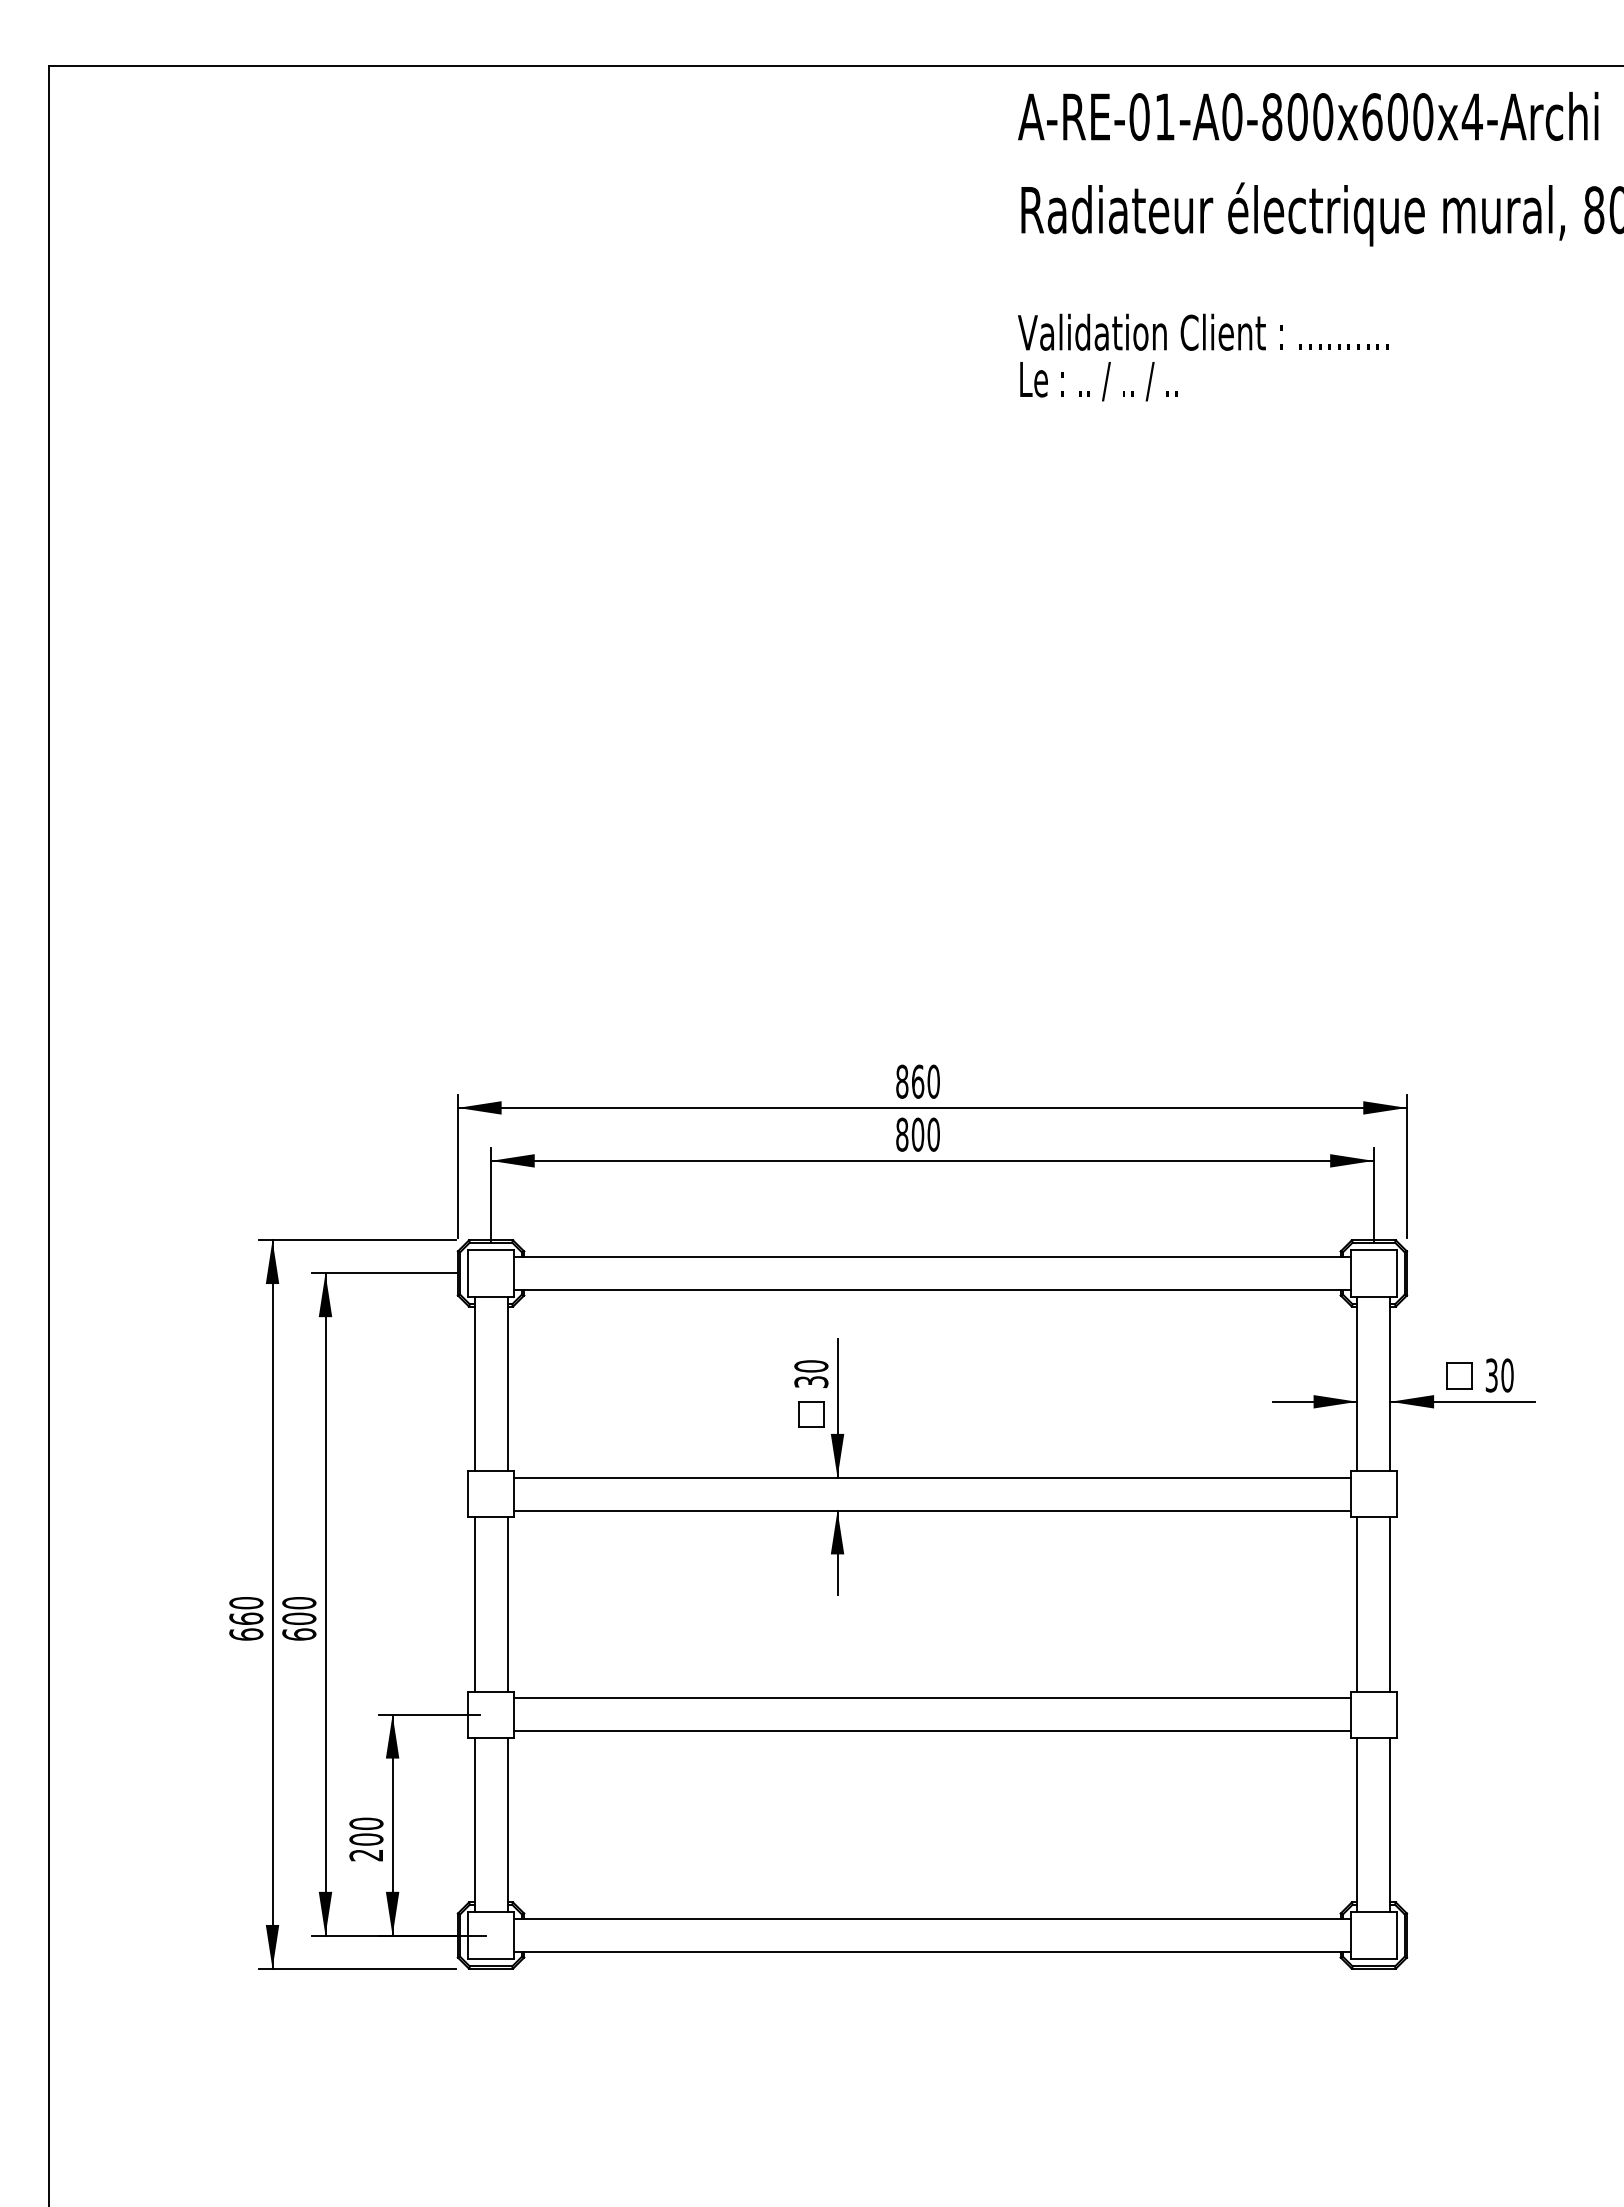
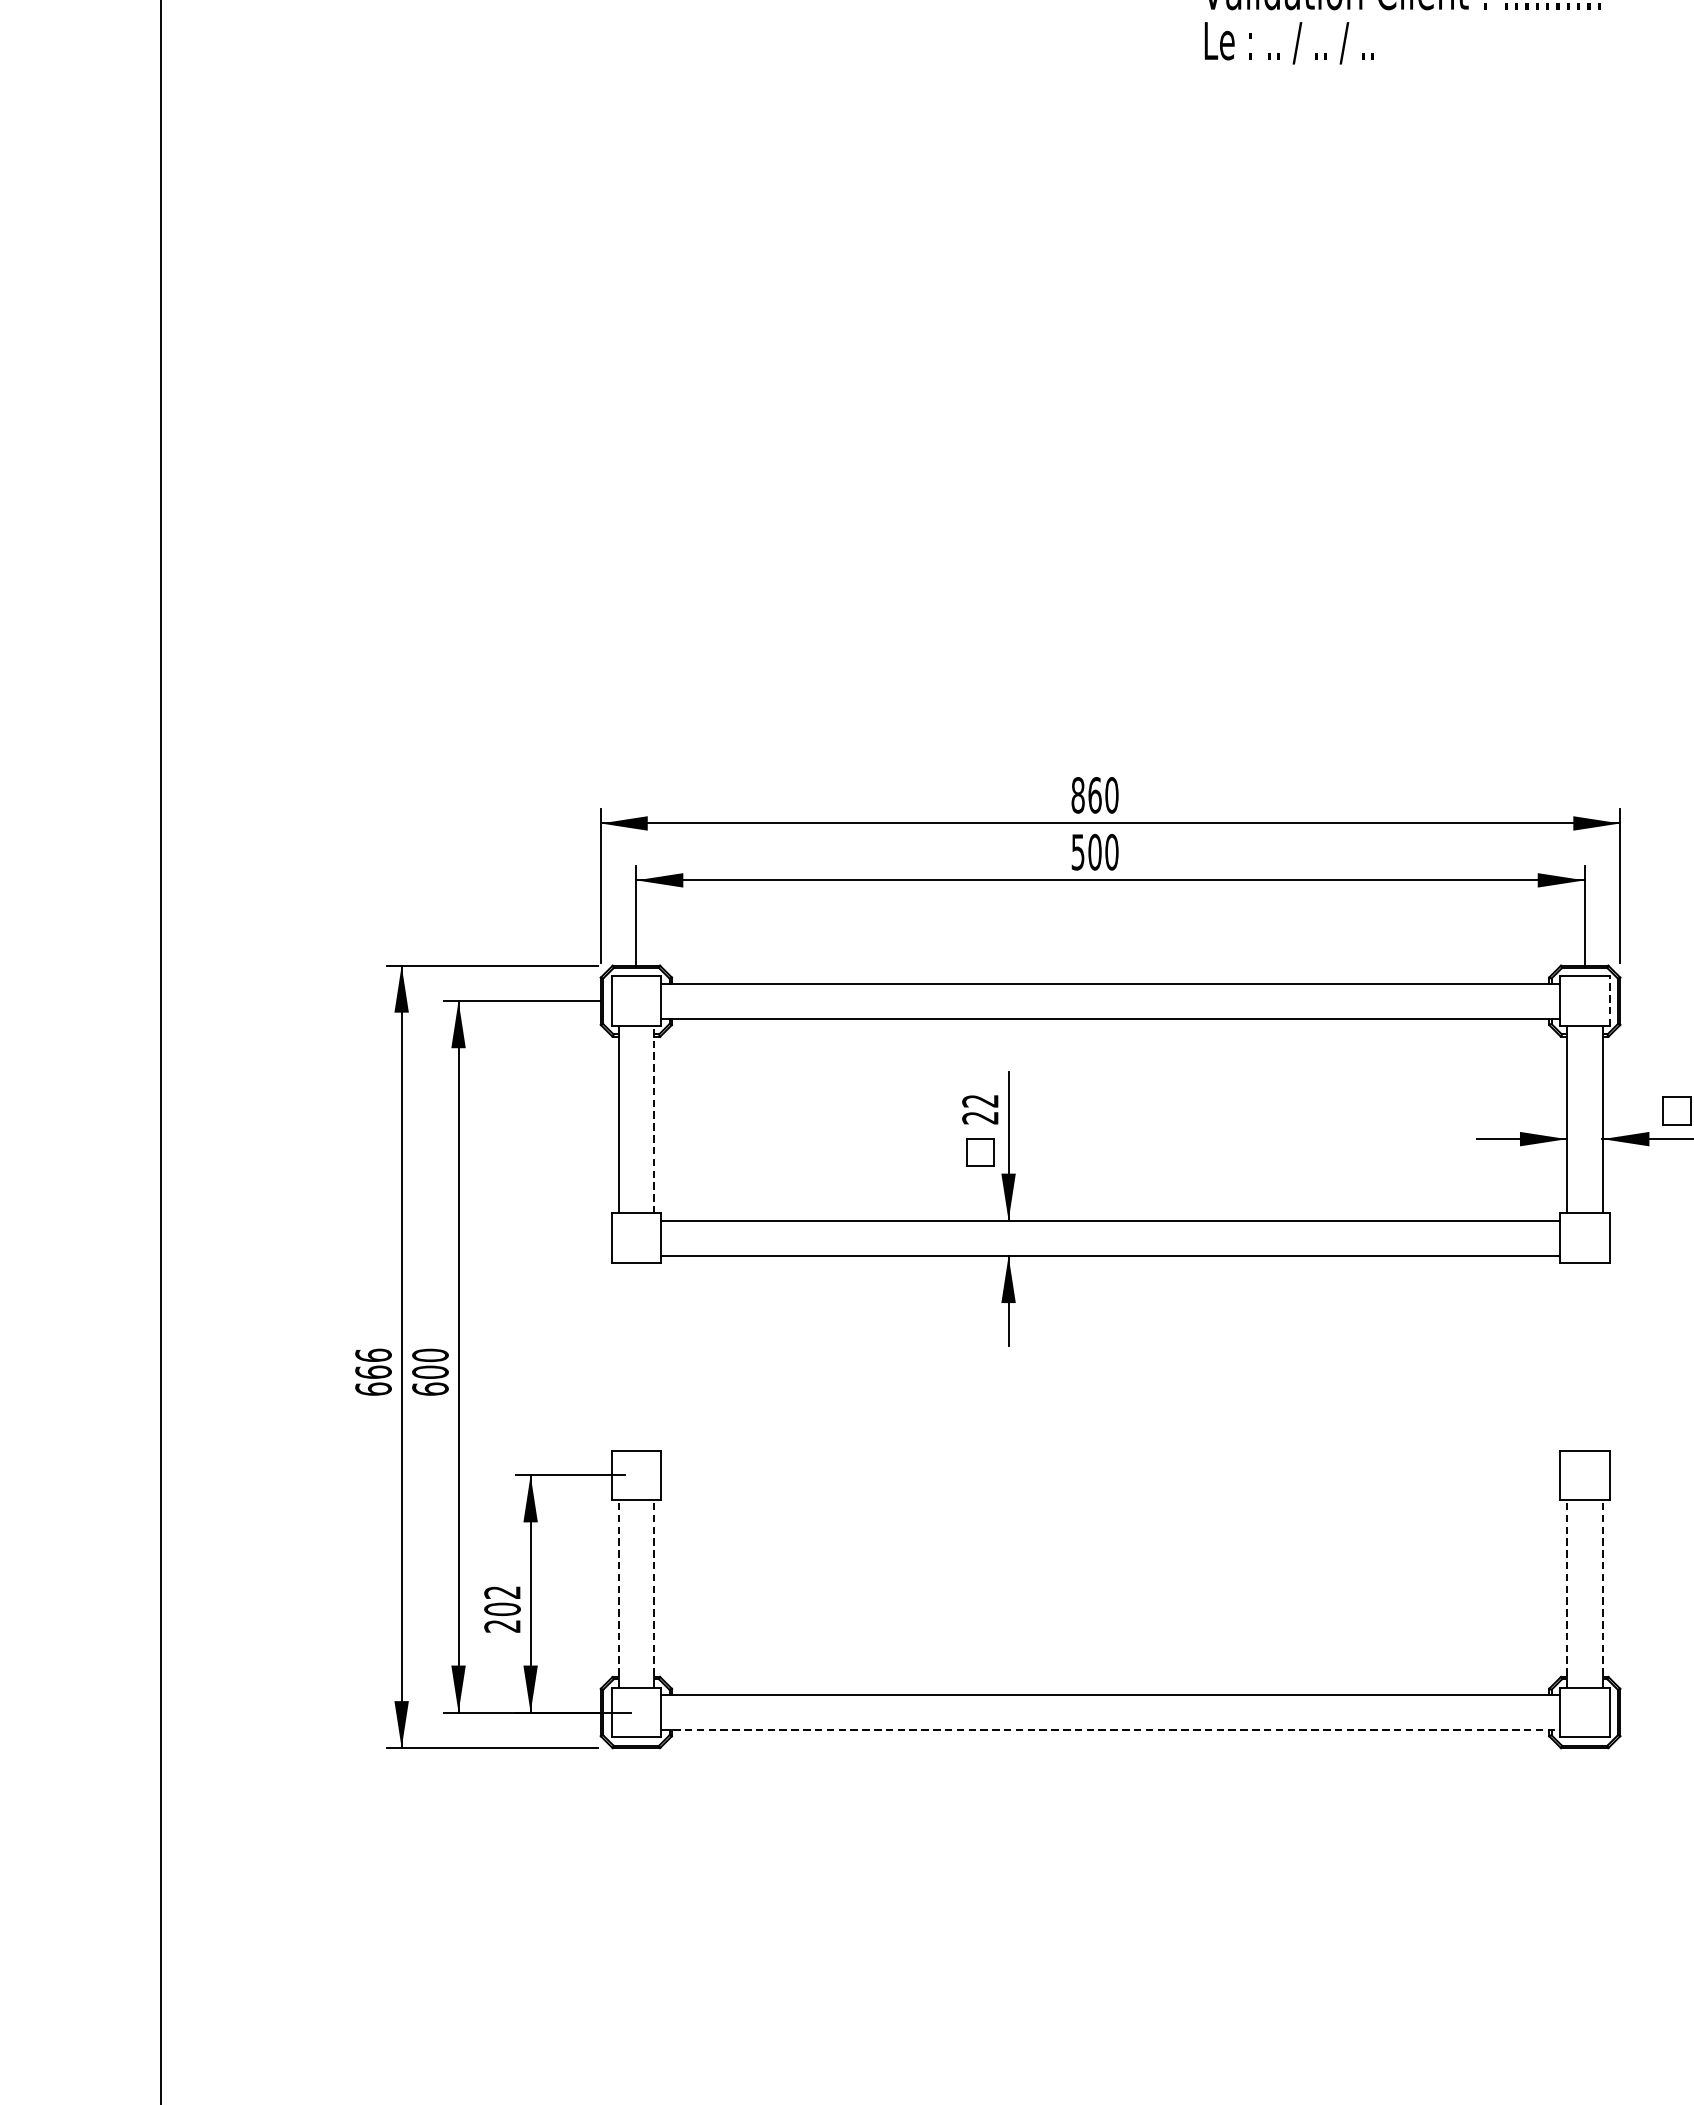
text: (902, 1134) -> (1078, 852), 800 -> 500
line: (1397, 1272) -> (1610, 1000), solid -> dashed
text: (811, 1374) -> (980, 1109), 30 -> 22
line: (507, 1383) -> (654, 1119), solid -> dashed
text: (246, 1602) -> (373, 1354), 660 -> 666
line: (474, 1604) -> (618, 1356), removed
line: (507, 1604) -> (654, 1356), removed
line: (1357, 1604) -> (1567, 1356), removed
line: (1390, 1604) -> (1602, 1356), removed
line: (932, 1698) -> (1110, 1457), removed
line: (932, 1731) -> (1110, 1493), removed
text: (366, 1823) -> (502, 1592), 200 -> 202
line: (474, 1824) -> (618, 1593), solid -> dashed
line: (507, 1824) -> (654, 1593), solid -> dashed
line: (1357, 1824) -> (1567, 1593), solid -> dashed
line: (1390, 1824) -> (1602, 1593), solid -> dashed
line: (932, 1952) -> (1110, 1730), solid -> dashed

